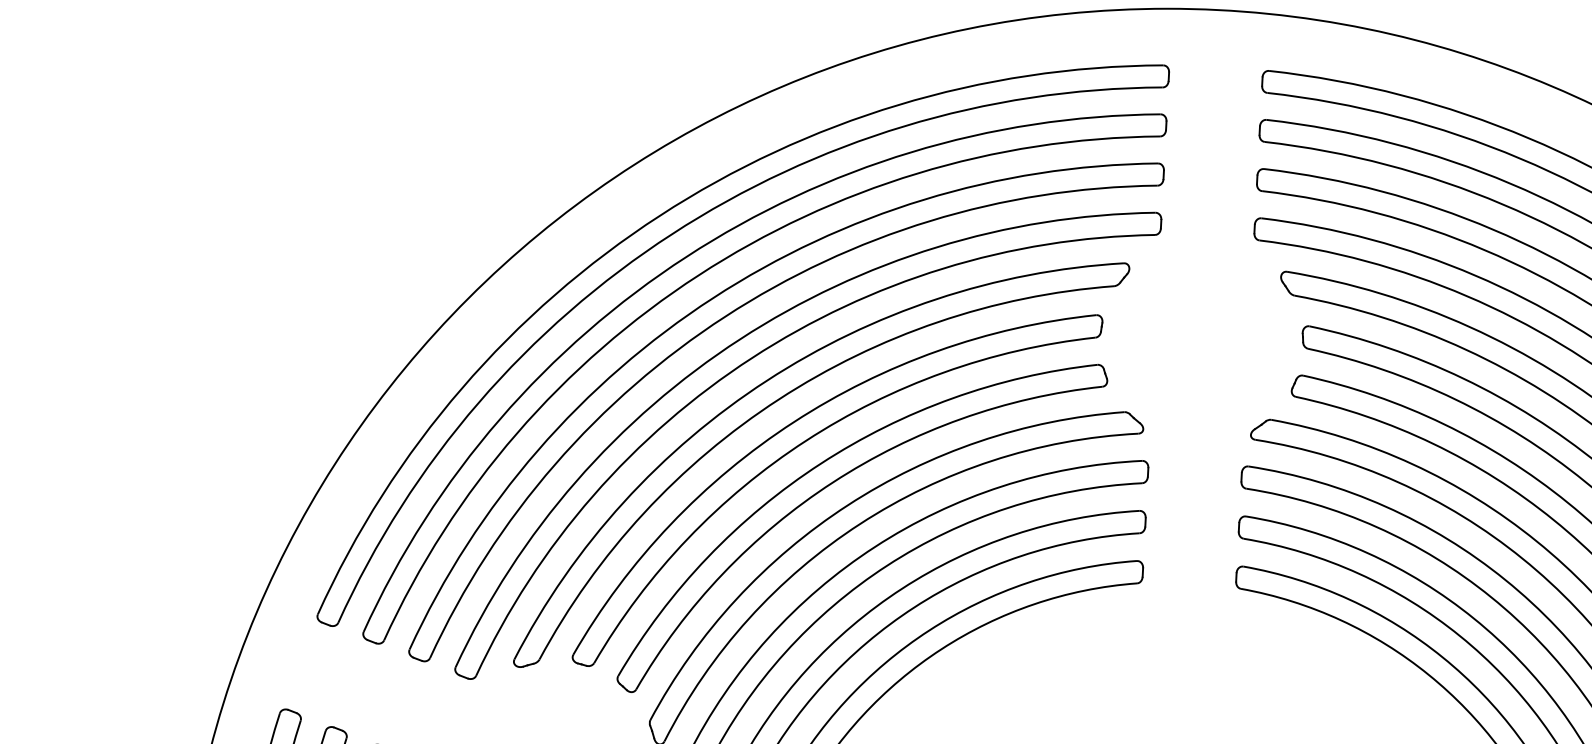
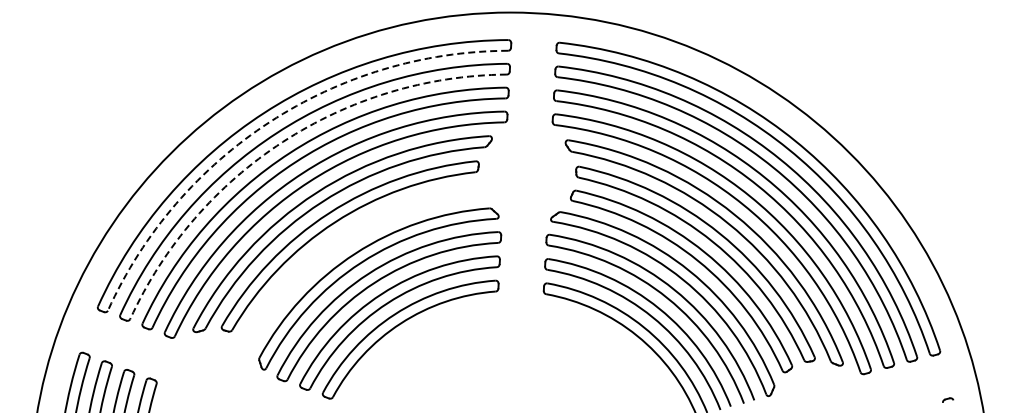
arc: (671, 235) -> (269, 122), solid -> dashed
arc: (697, 274) -> (282, 141), solid -> dashed
part: (831, 486) -> (347, 244), removed

